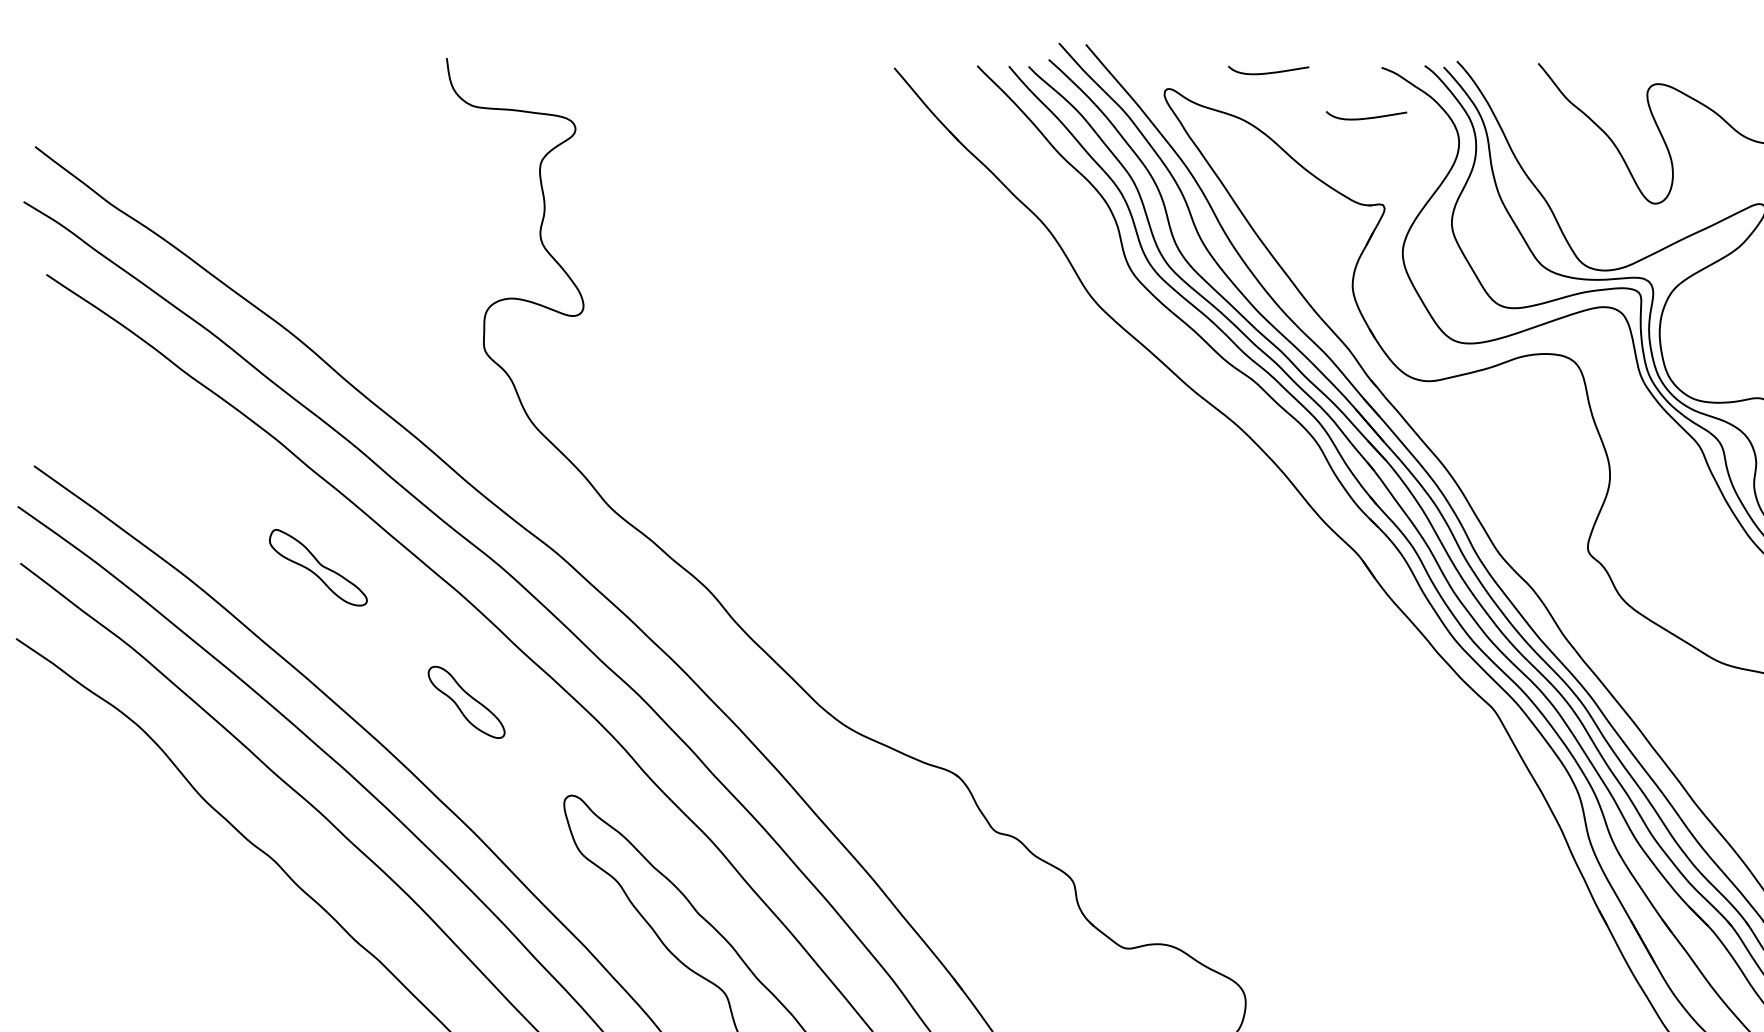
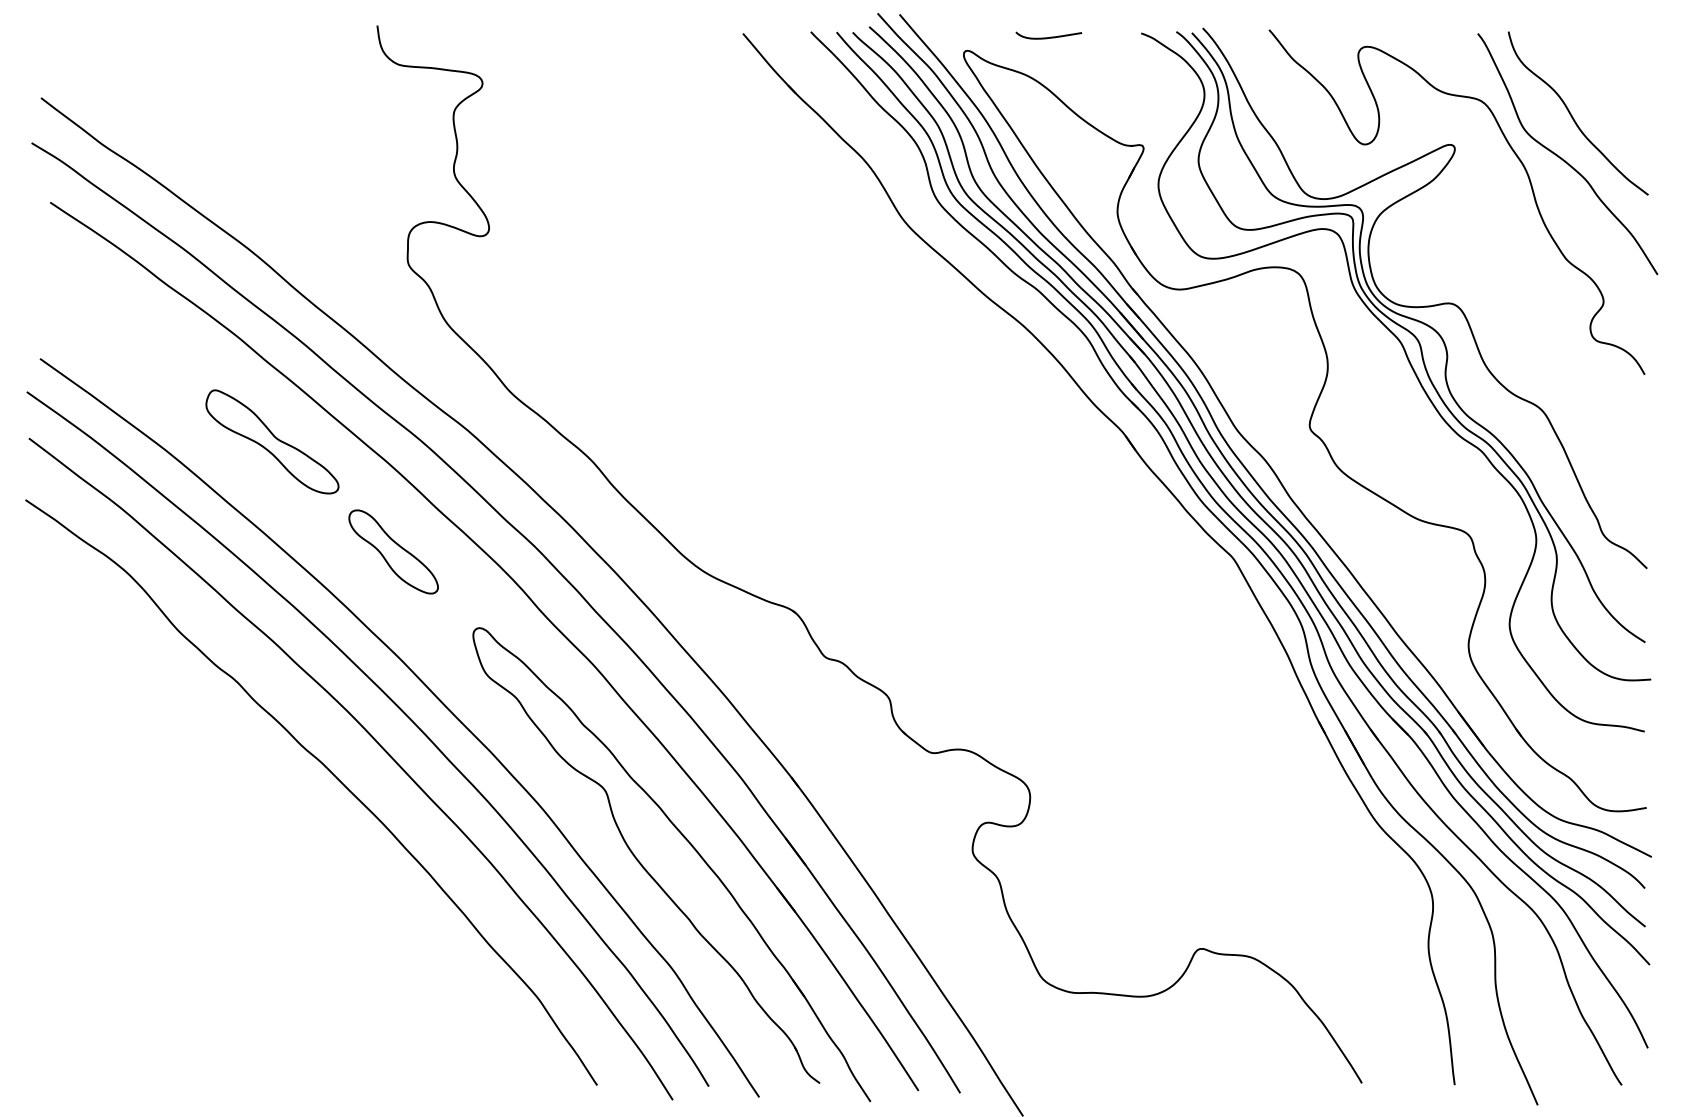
curve: (1366, 118) -> (1128, 74), removed
part: (318, 567) -> (272, 441), size x1.67
part: (466, 701) -> (393, 551), size x1.43

